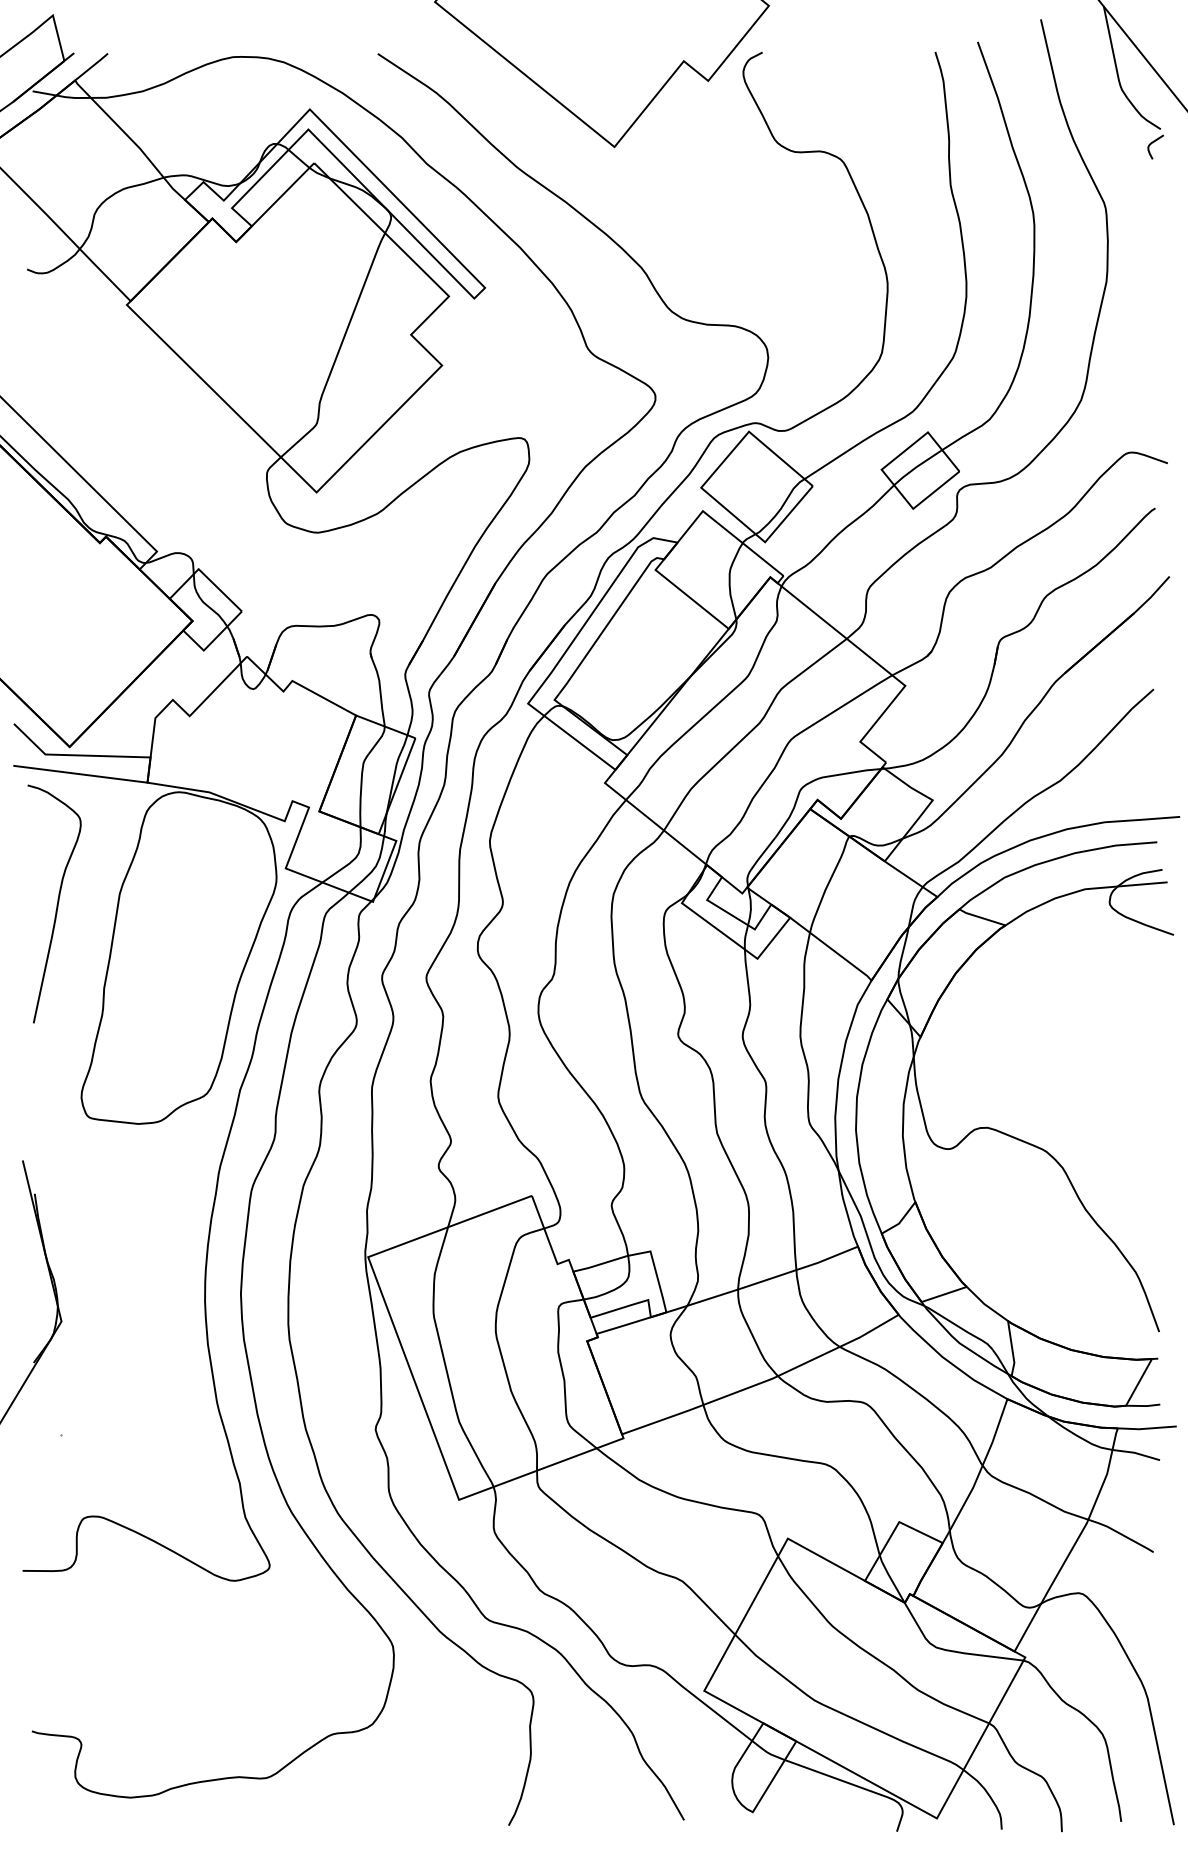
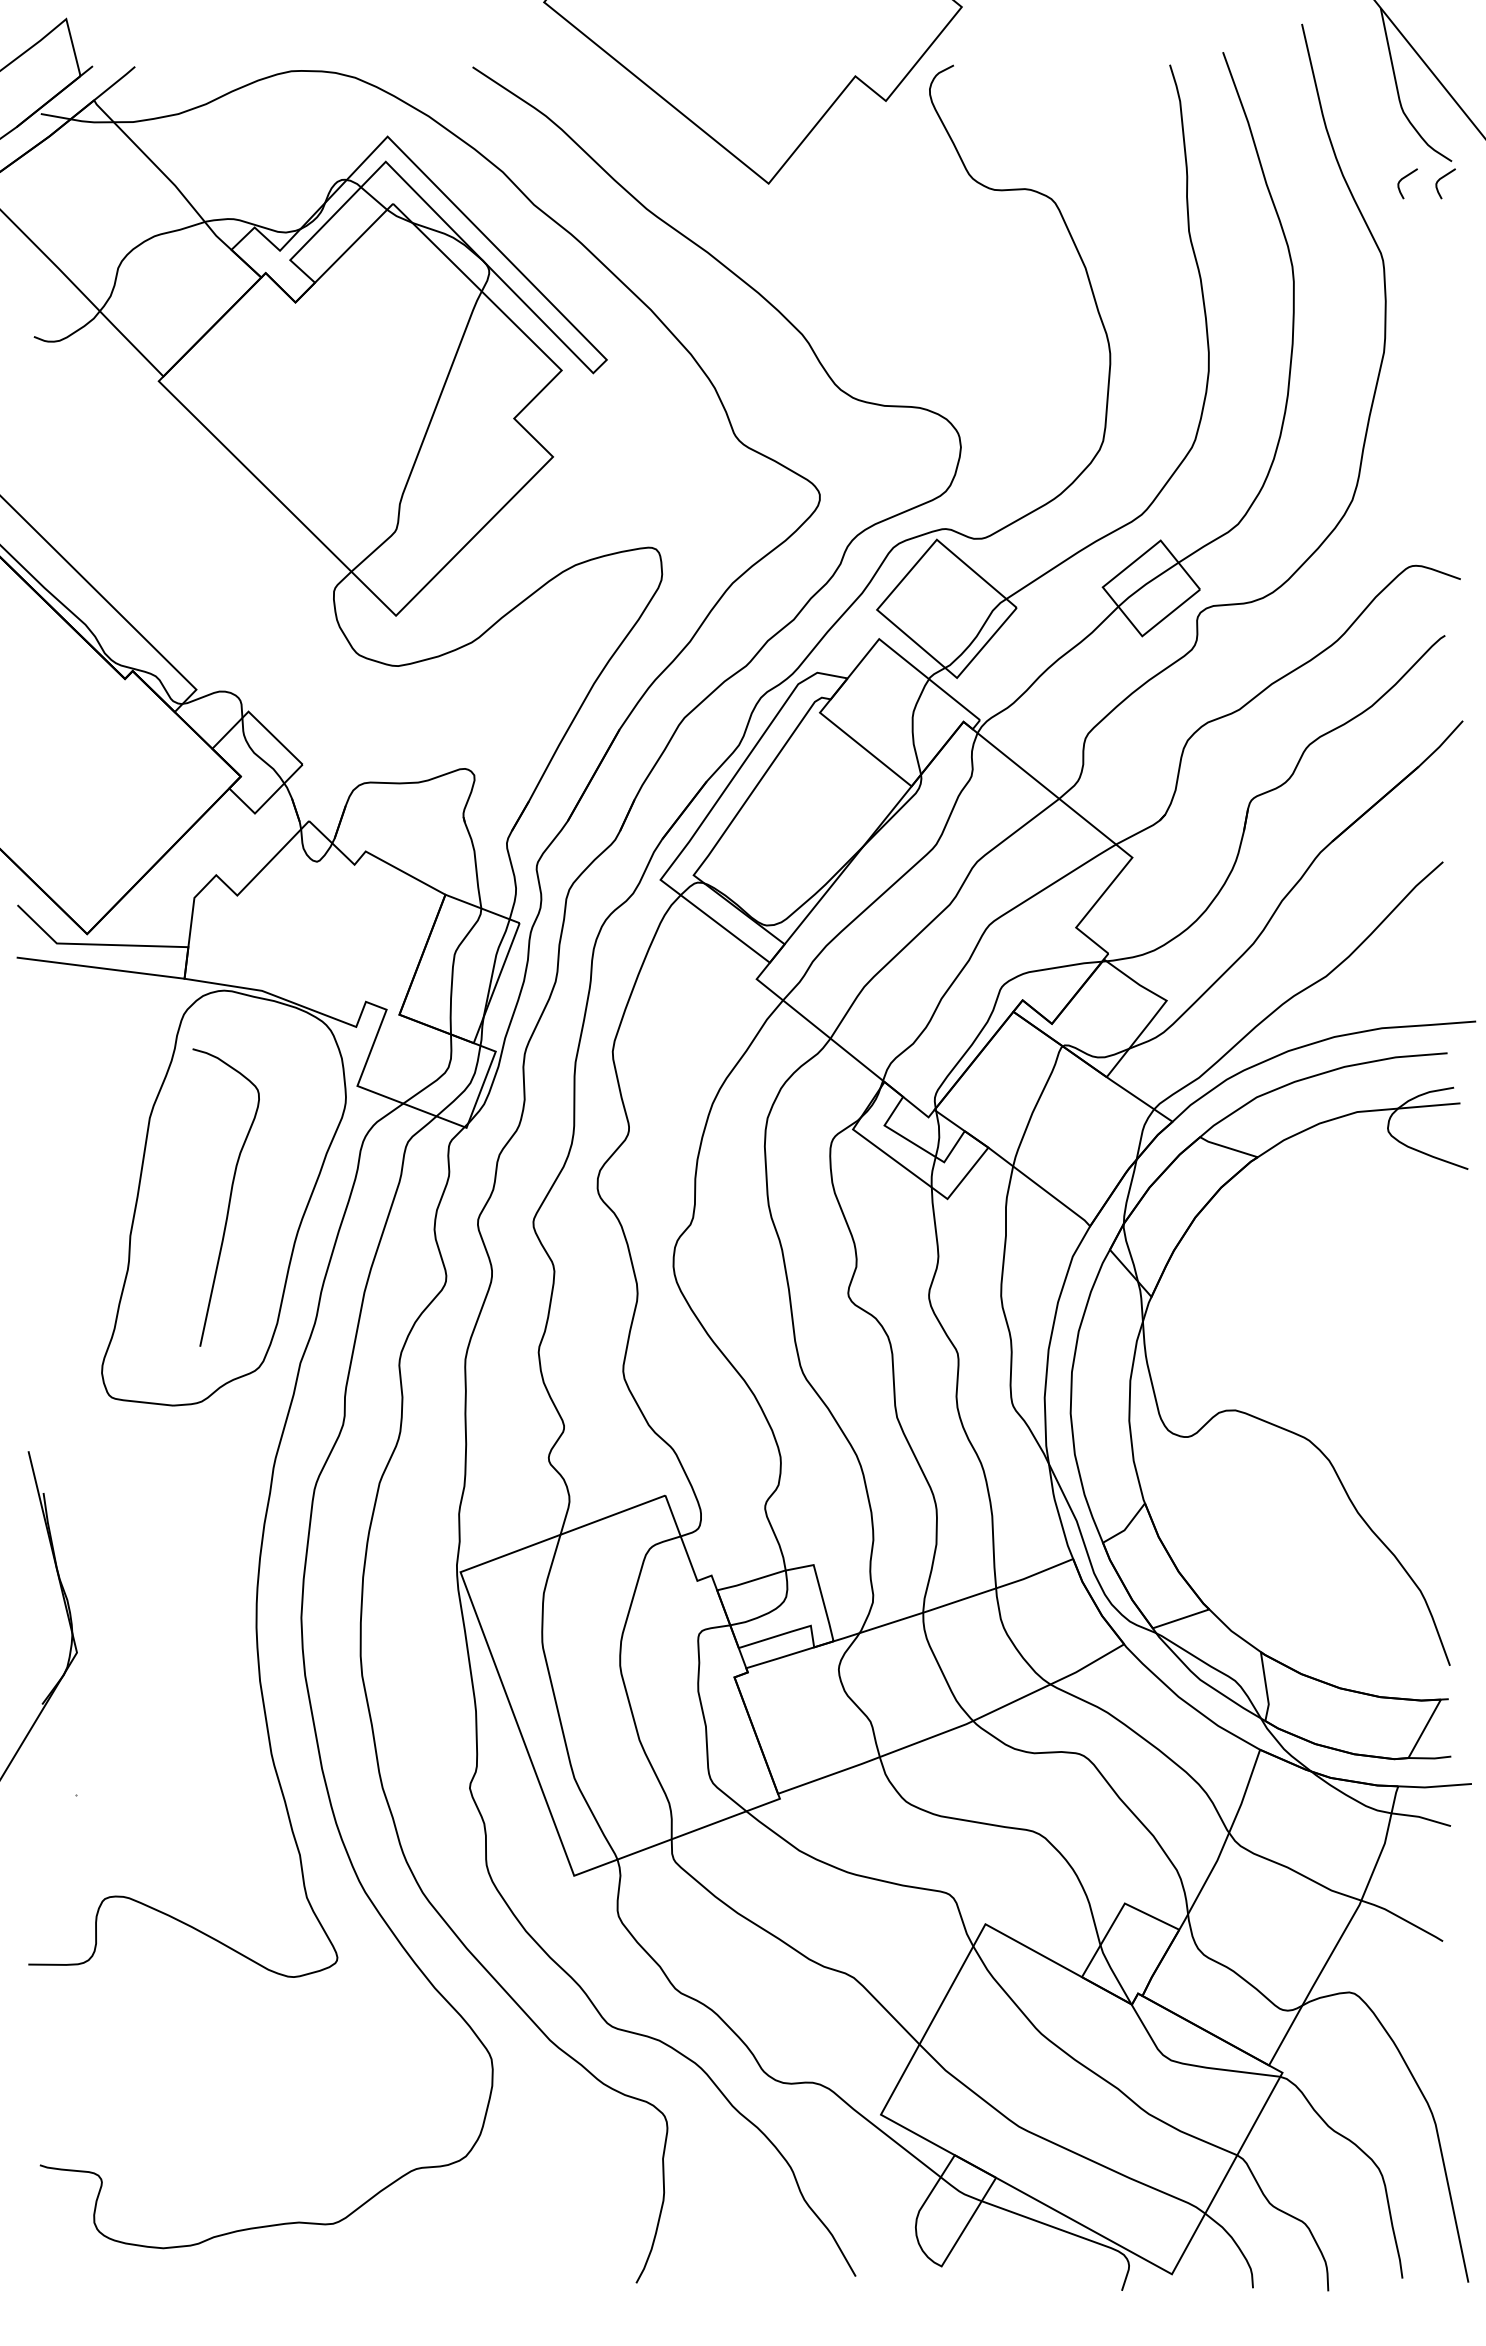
curve: (1122, 143) -> (1403, 179), added
curve: (57, 904) -> (229, 1197), moved

